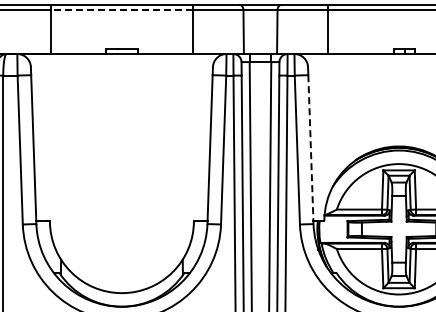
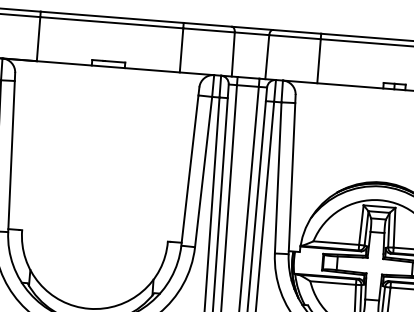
line: (121, 10) -> (111, 22), dashed -> solid
line: (310, 150) -> (291, 179), dashed -> solid

